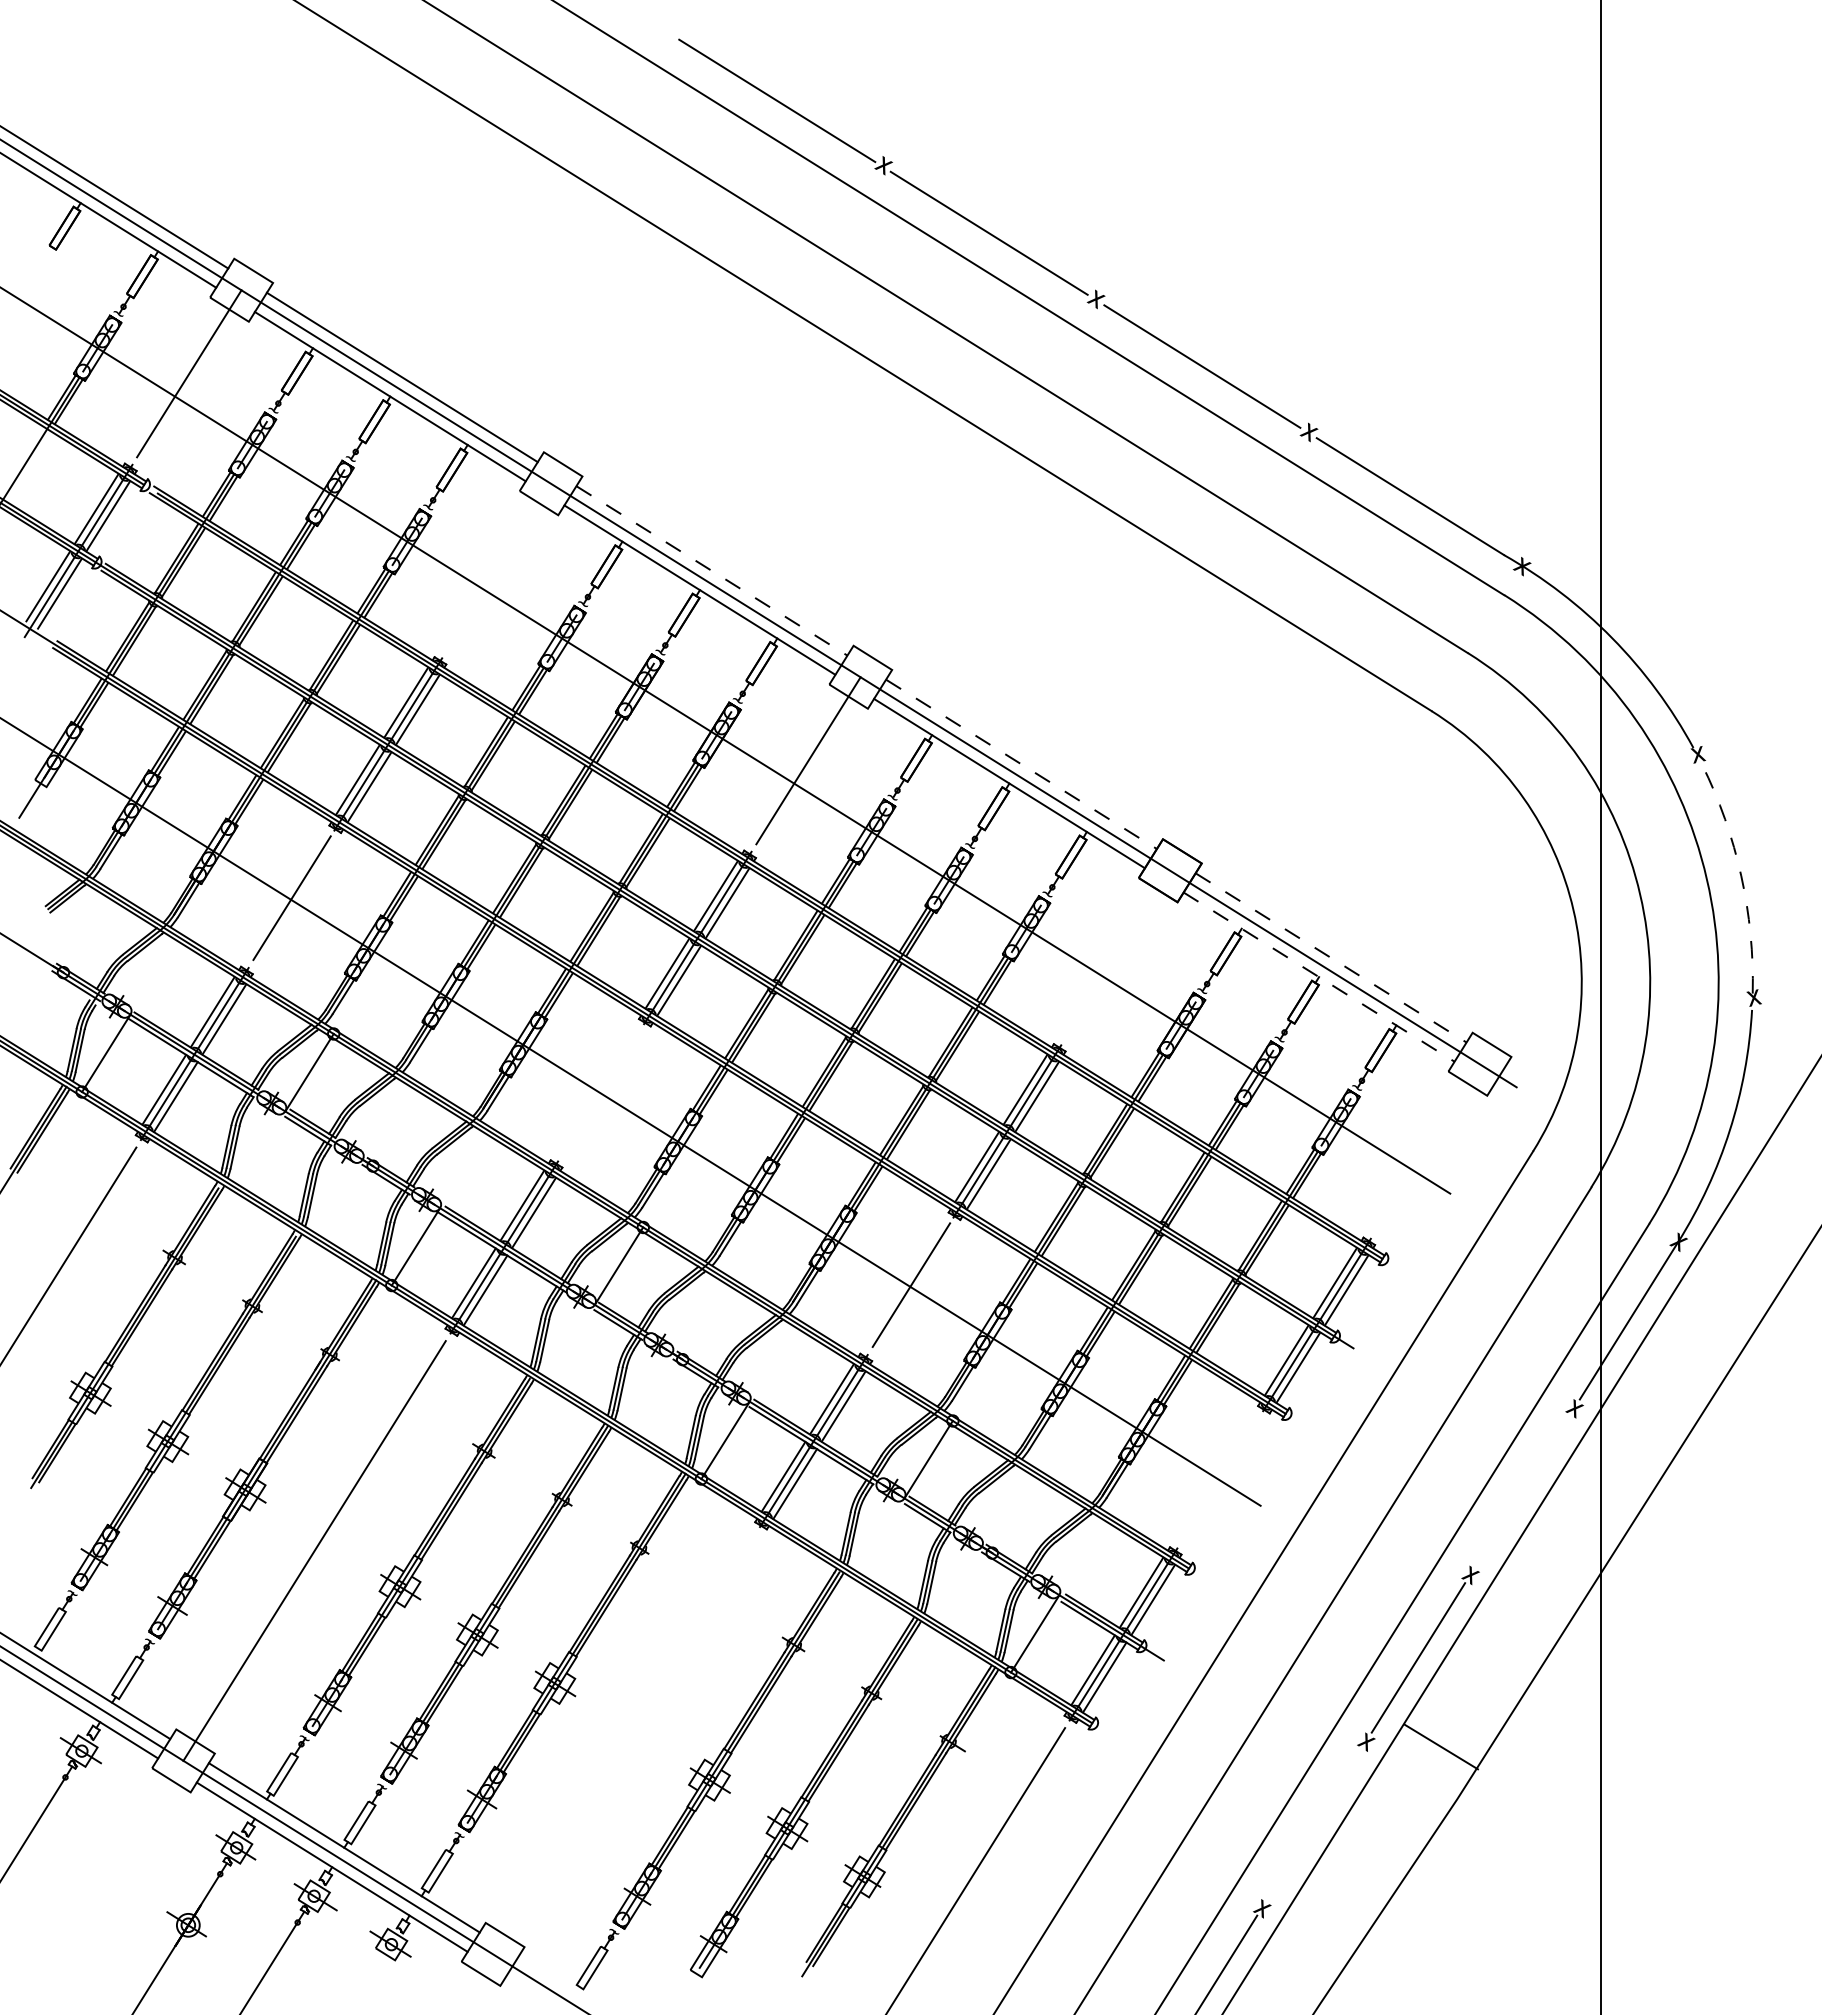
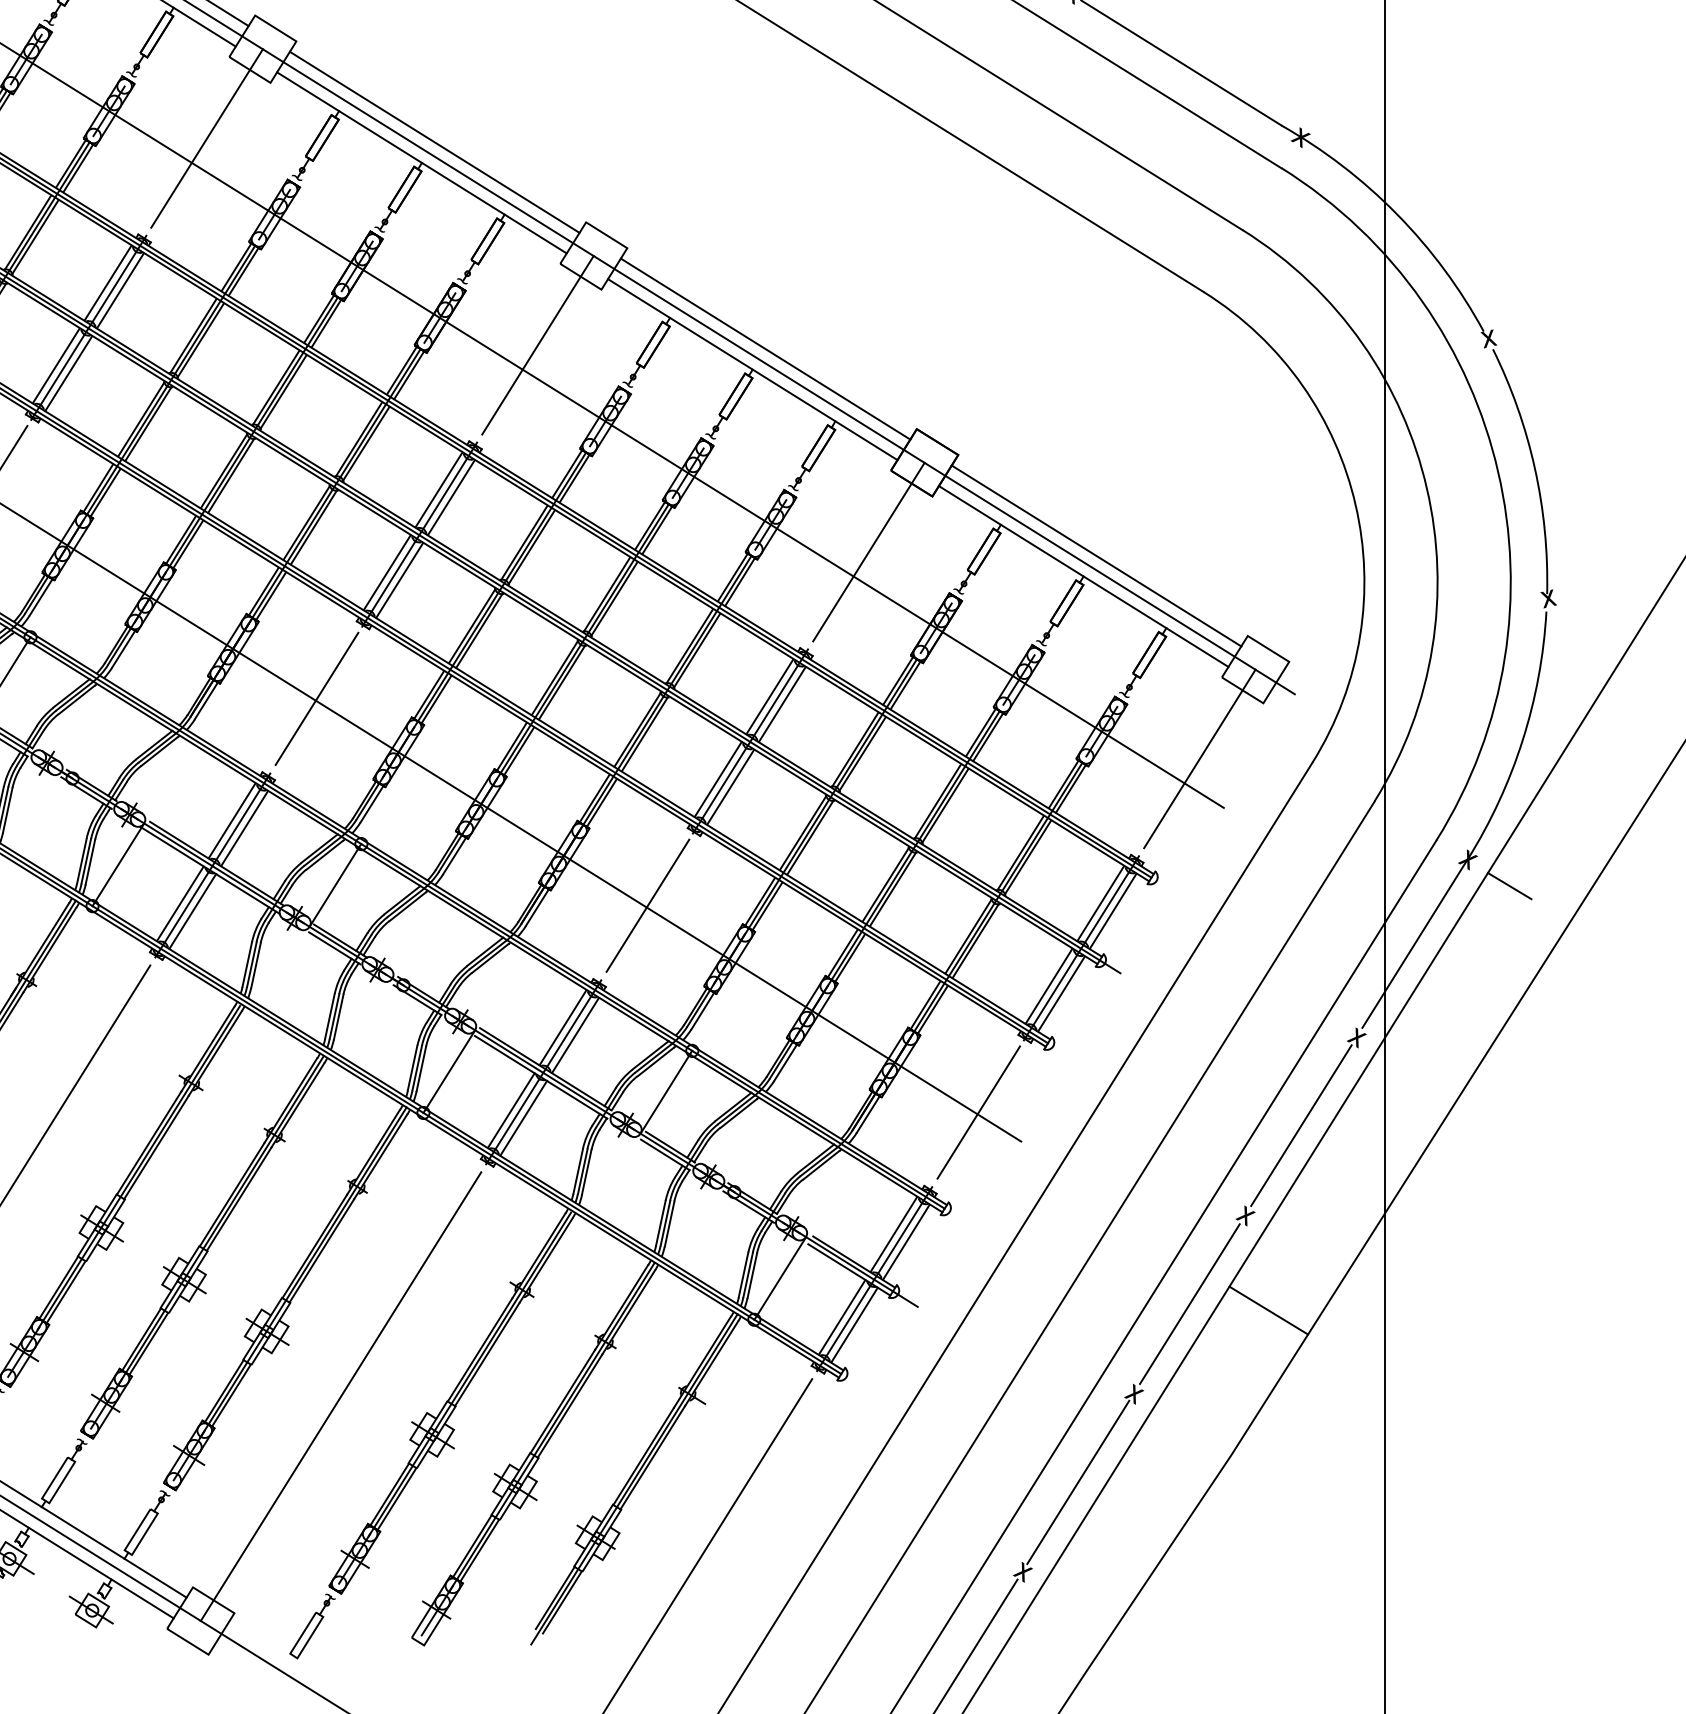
line: (498, 566) -> (206, 137), added
line: (711, 570) -> (434, 141), dashed -> solid
line: (1021, 764) -> (765, 349), dashed -> solid
arc: (1741, 876) -> (1535, 468), dashed -> solid
line: (1118, 953) -> (869, 551), added
line: (1331, 957) -> (1096, 555), dashed -> solid
line: (1319, 977) -> (1084, 576), dashed -> solid
line: (601, 1091) -> (316, 698), added
line: (1427, 1147) -> (1199, 758), added
line: (1717, 1266) -> (1509, 885), added
line: (1220, 1478) -> (978, 1112), added
line: (1522, 1490) -> (1301, 1125), added
line: (624, 1744) -> (341, 1396), added
line: (1441, 1746) -> (1269, 1310), moved
line: (1313, 1824) -> (1077, 1482), added

